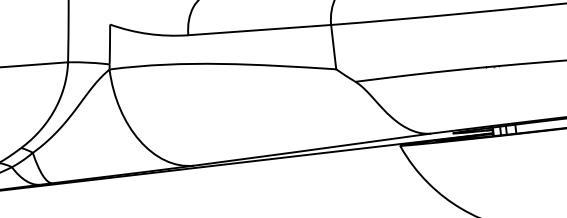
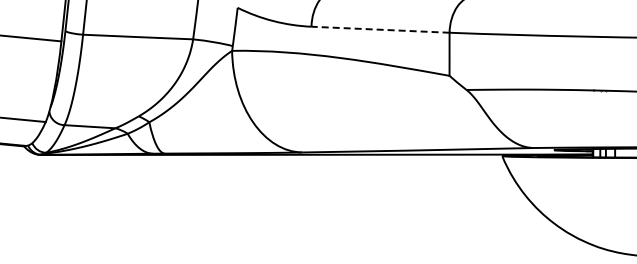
line: (259, 29) -> (380, 29), solid -> dashed

